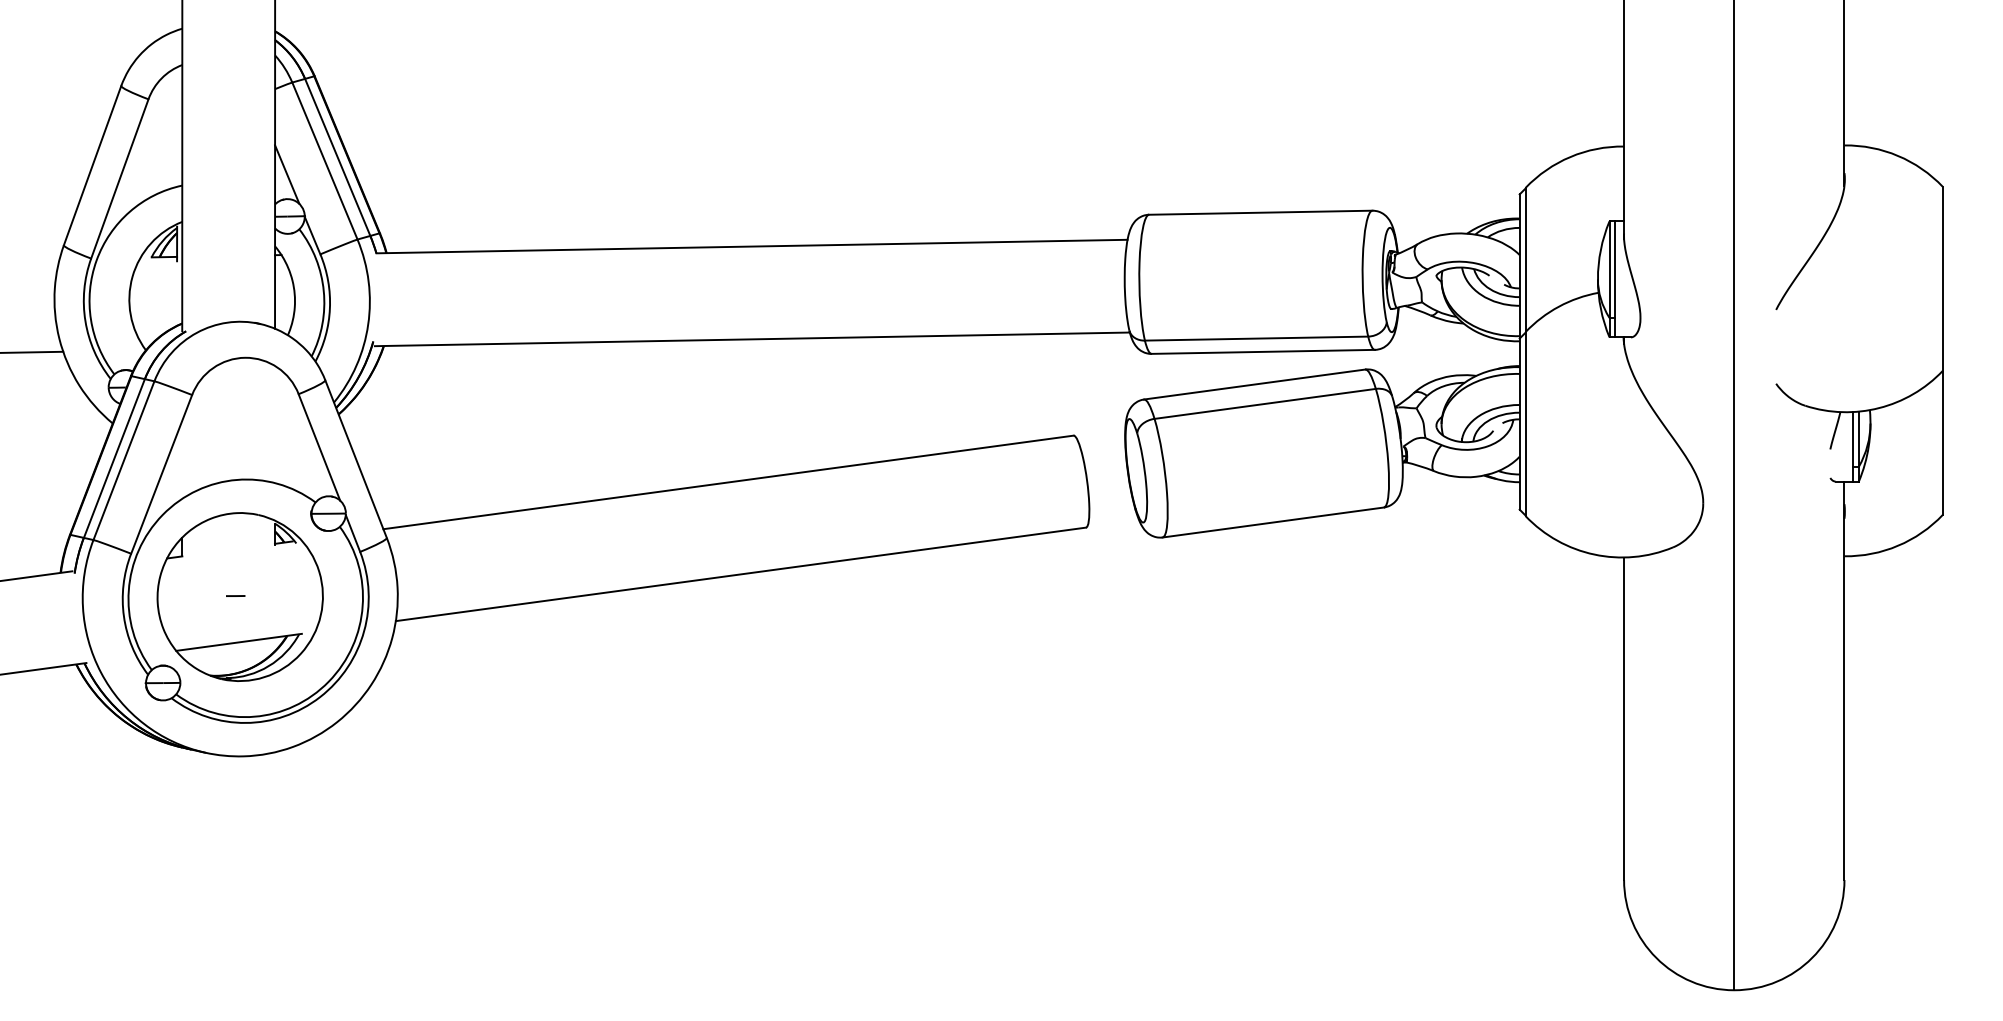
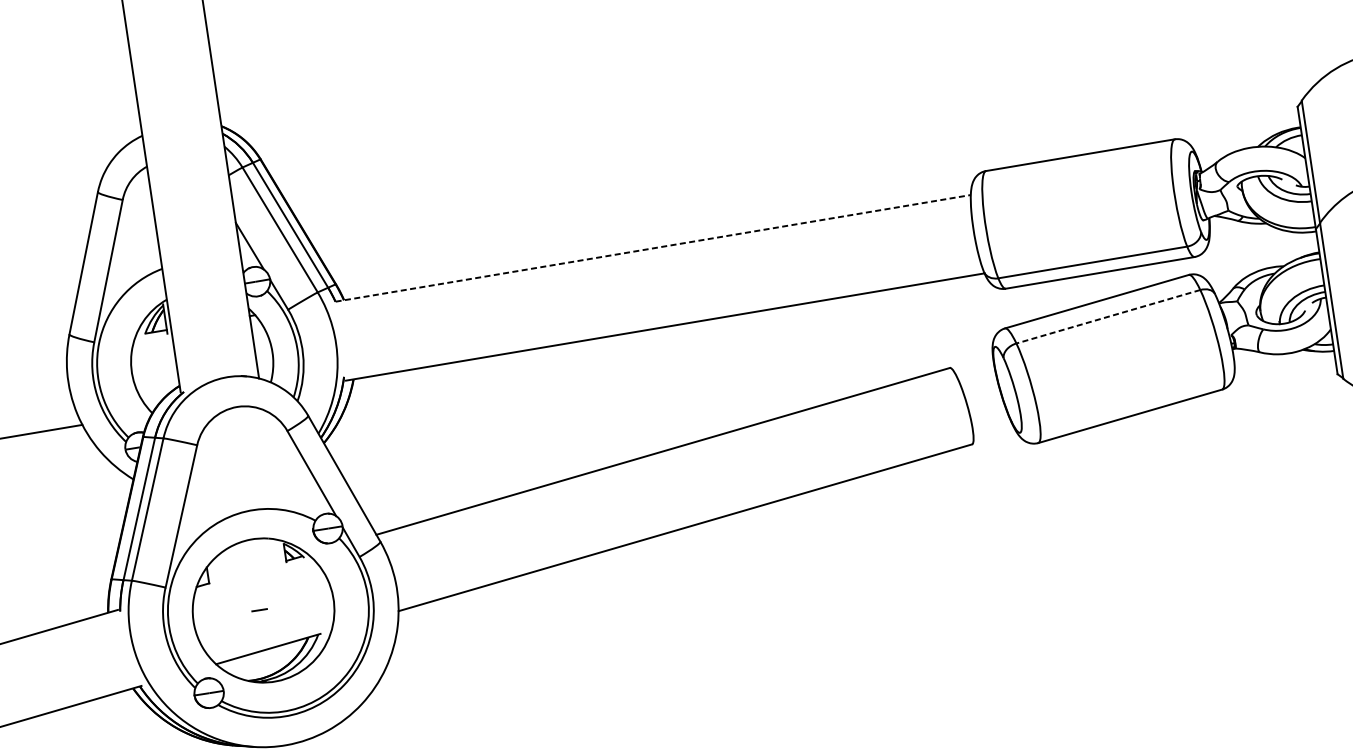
line: (752, 246) -> (653, 248), solid -> dashed
line: (1265, 403) -> (1108, 316), solid -> dashed

